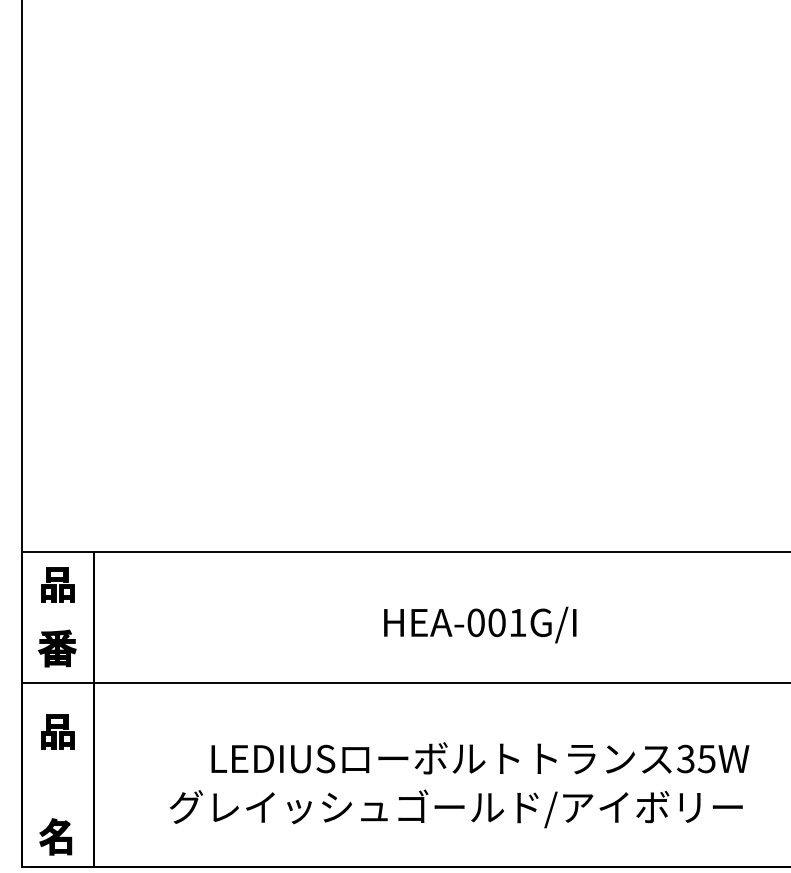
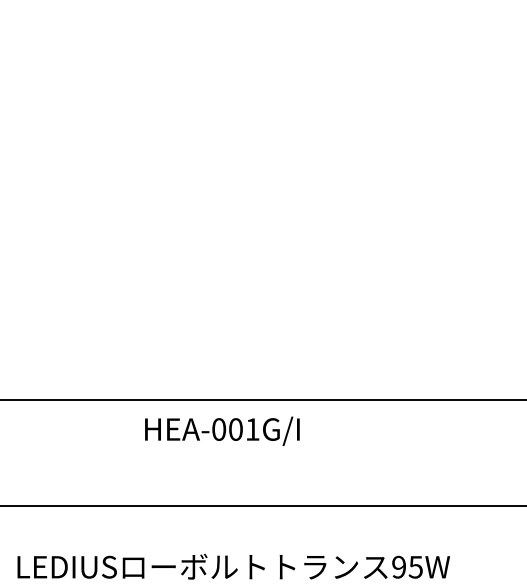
text: (480, 624) -> (222, 430), moved
text: (685, 759) -> (398, 567), 35W -> 95W

